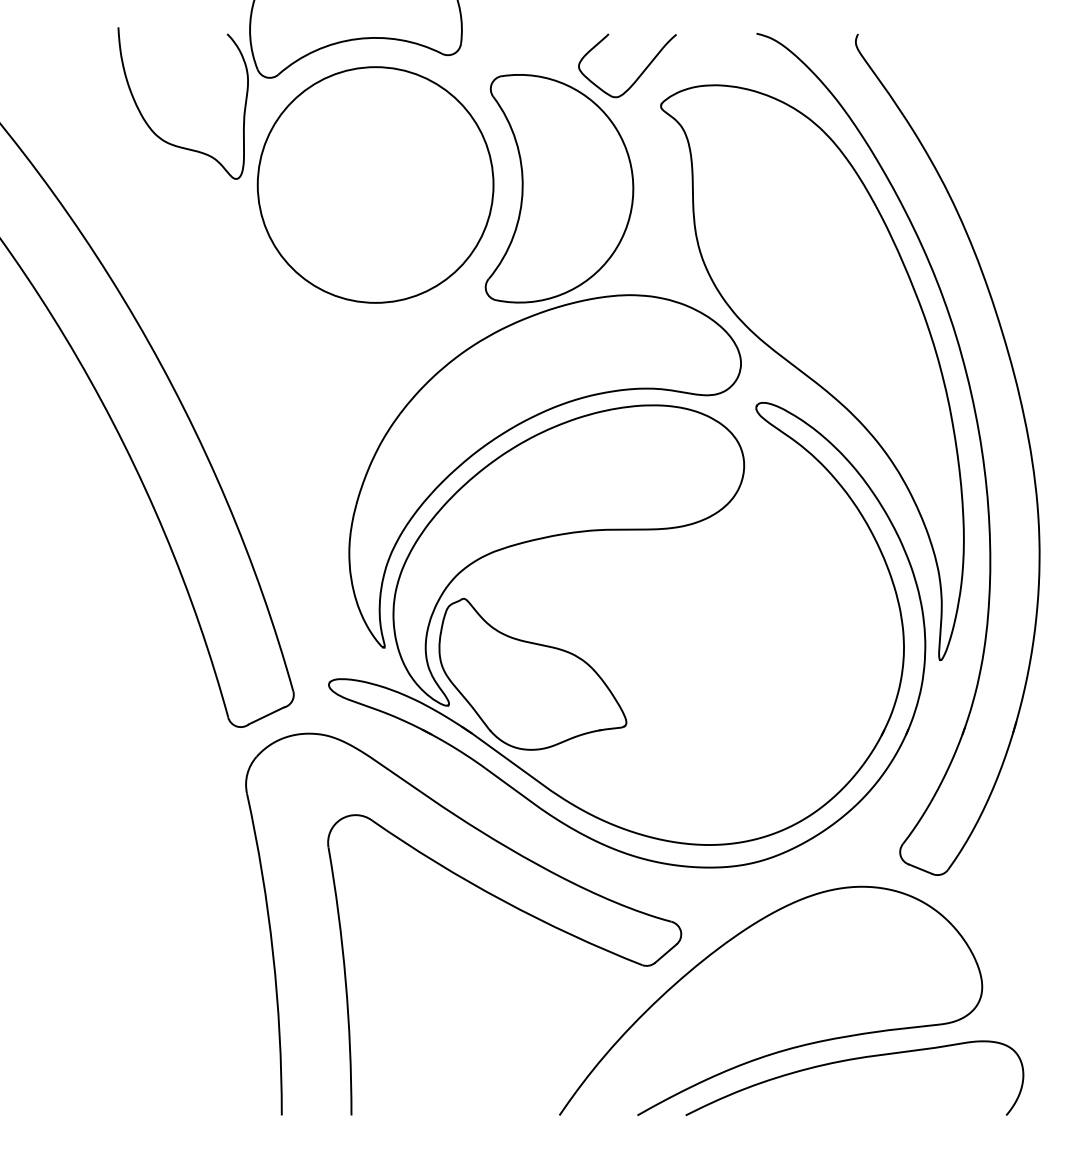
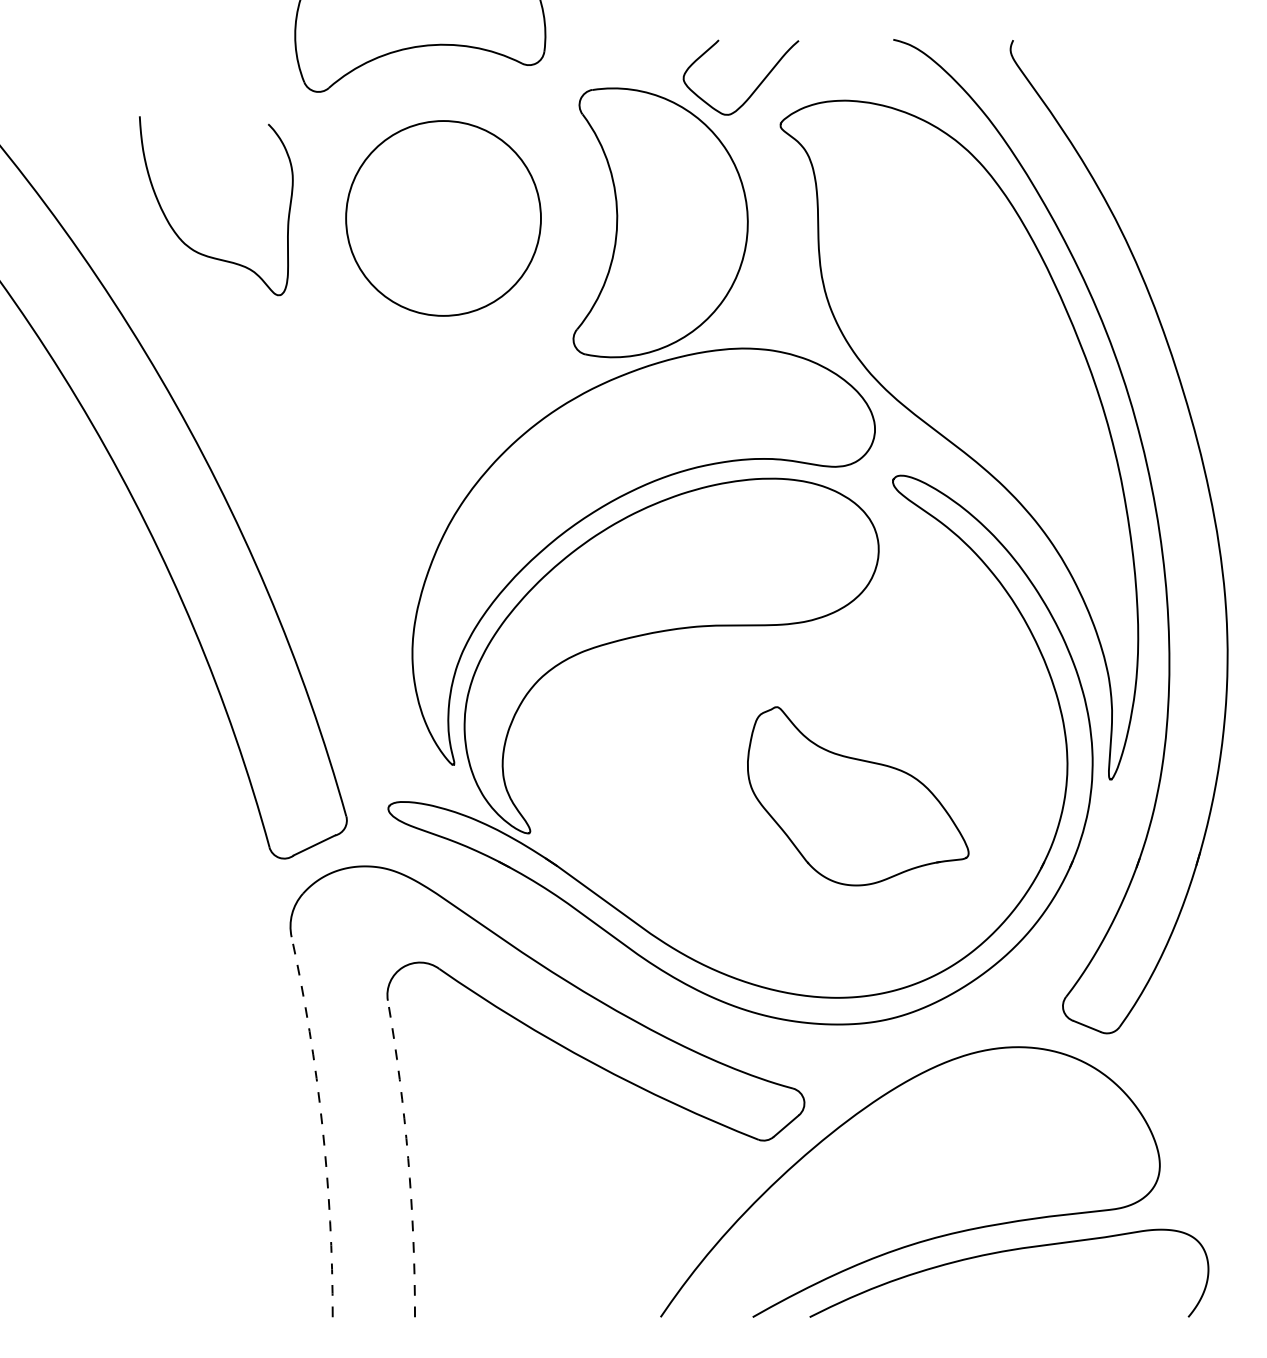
curve: (153, 130) -> (181, 238), moved
circle: (375, 185) -> (443, 218), size x0.7
part: (533, 674) -> (858, 796), moved
arc: (273, 953) -> (322, 1126), solid -> dashed
arc: (345, 981) -> (408, 1158), solid -> dashed

